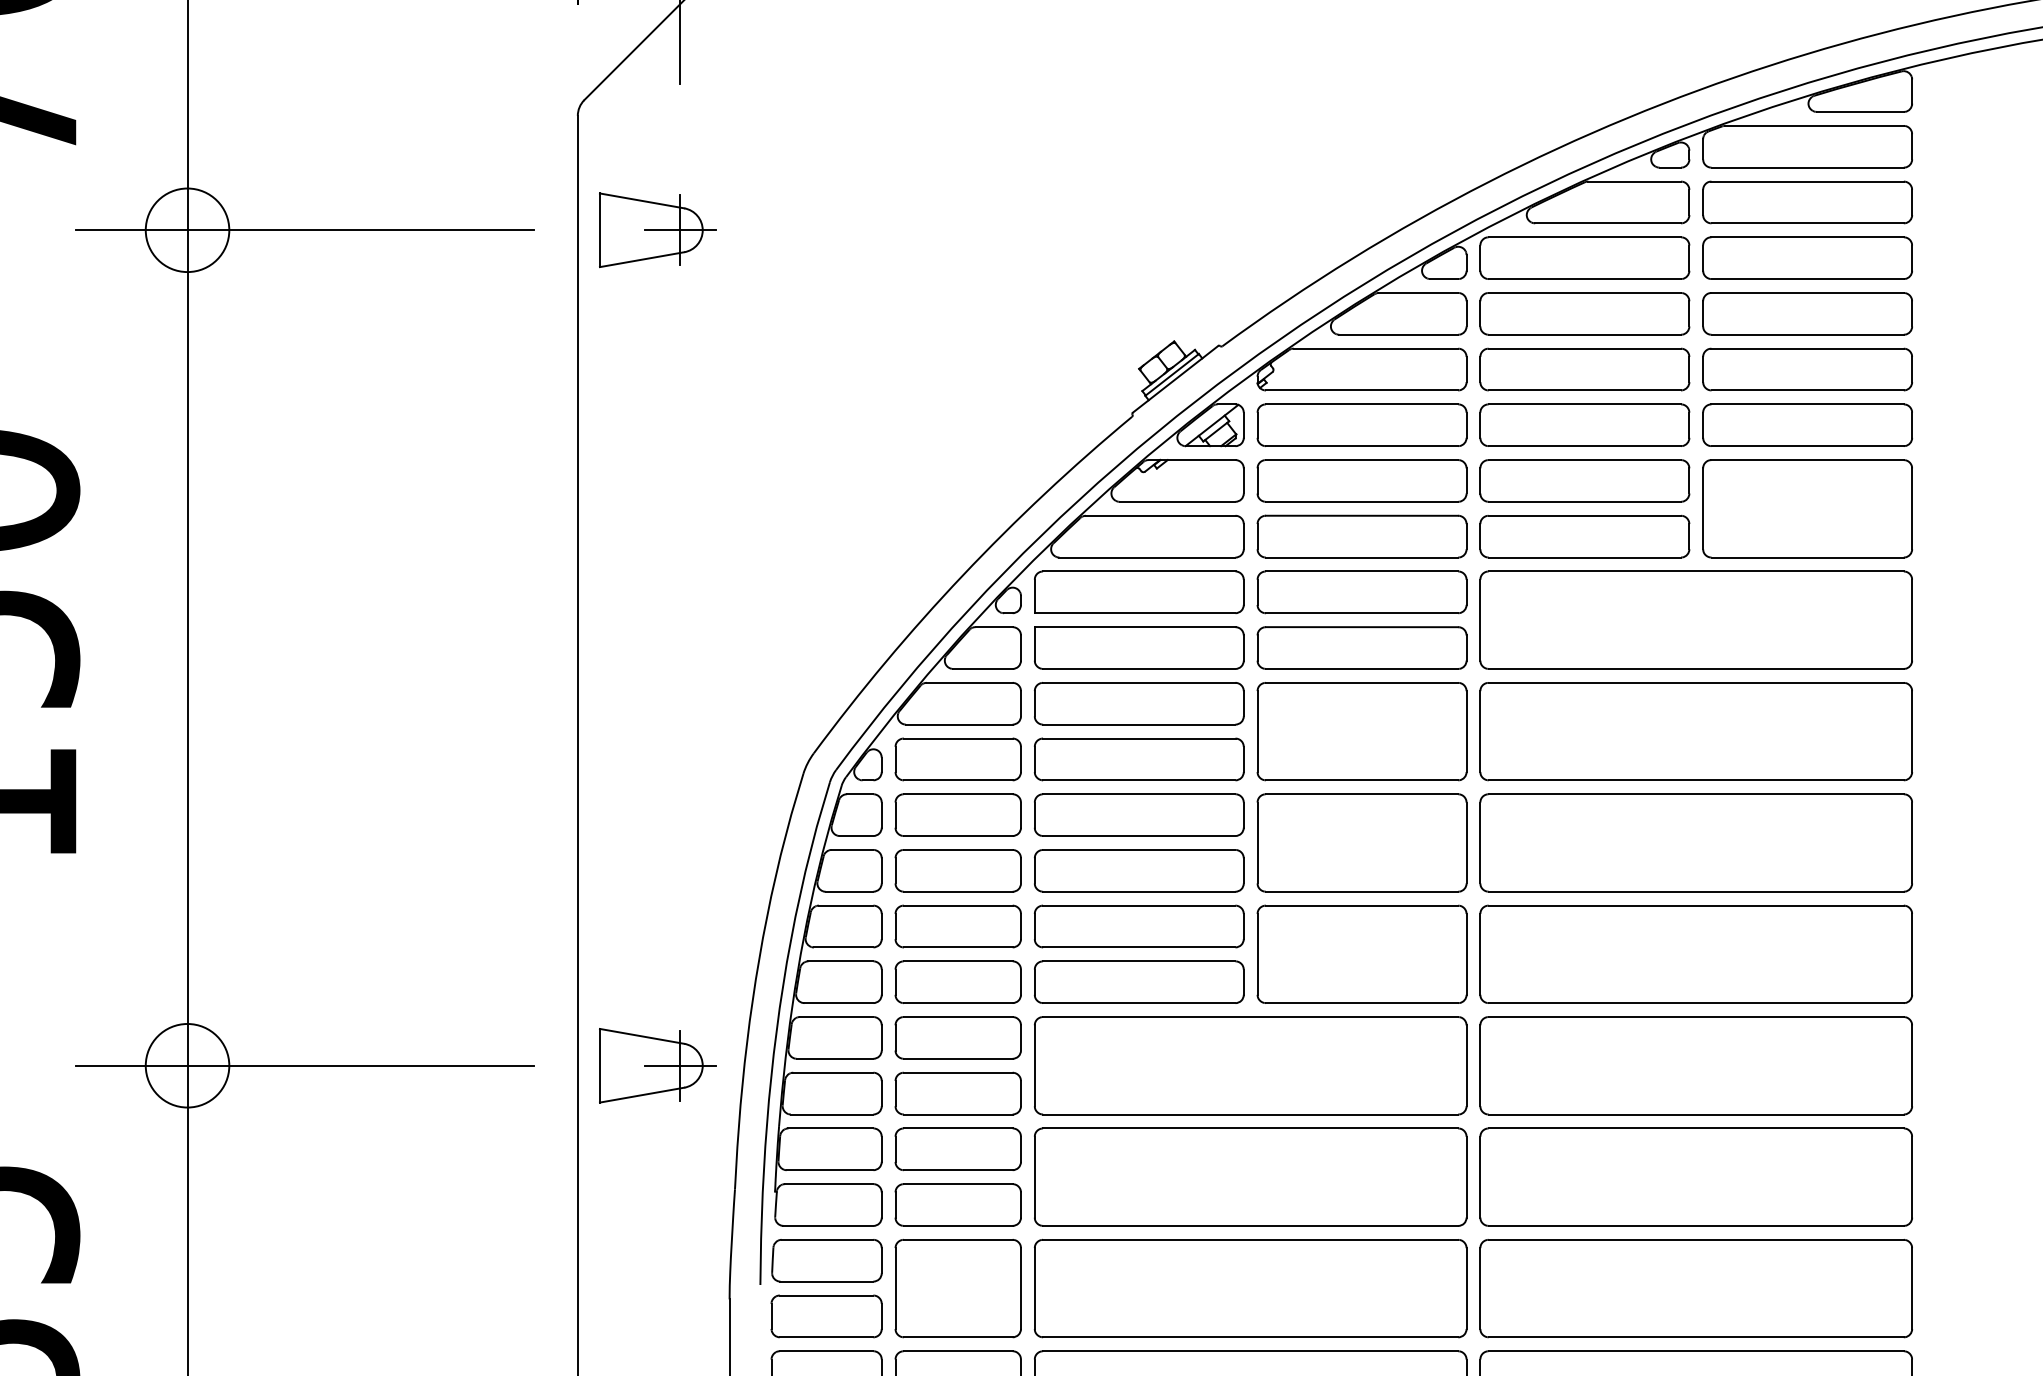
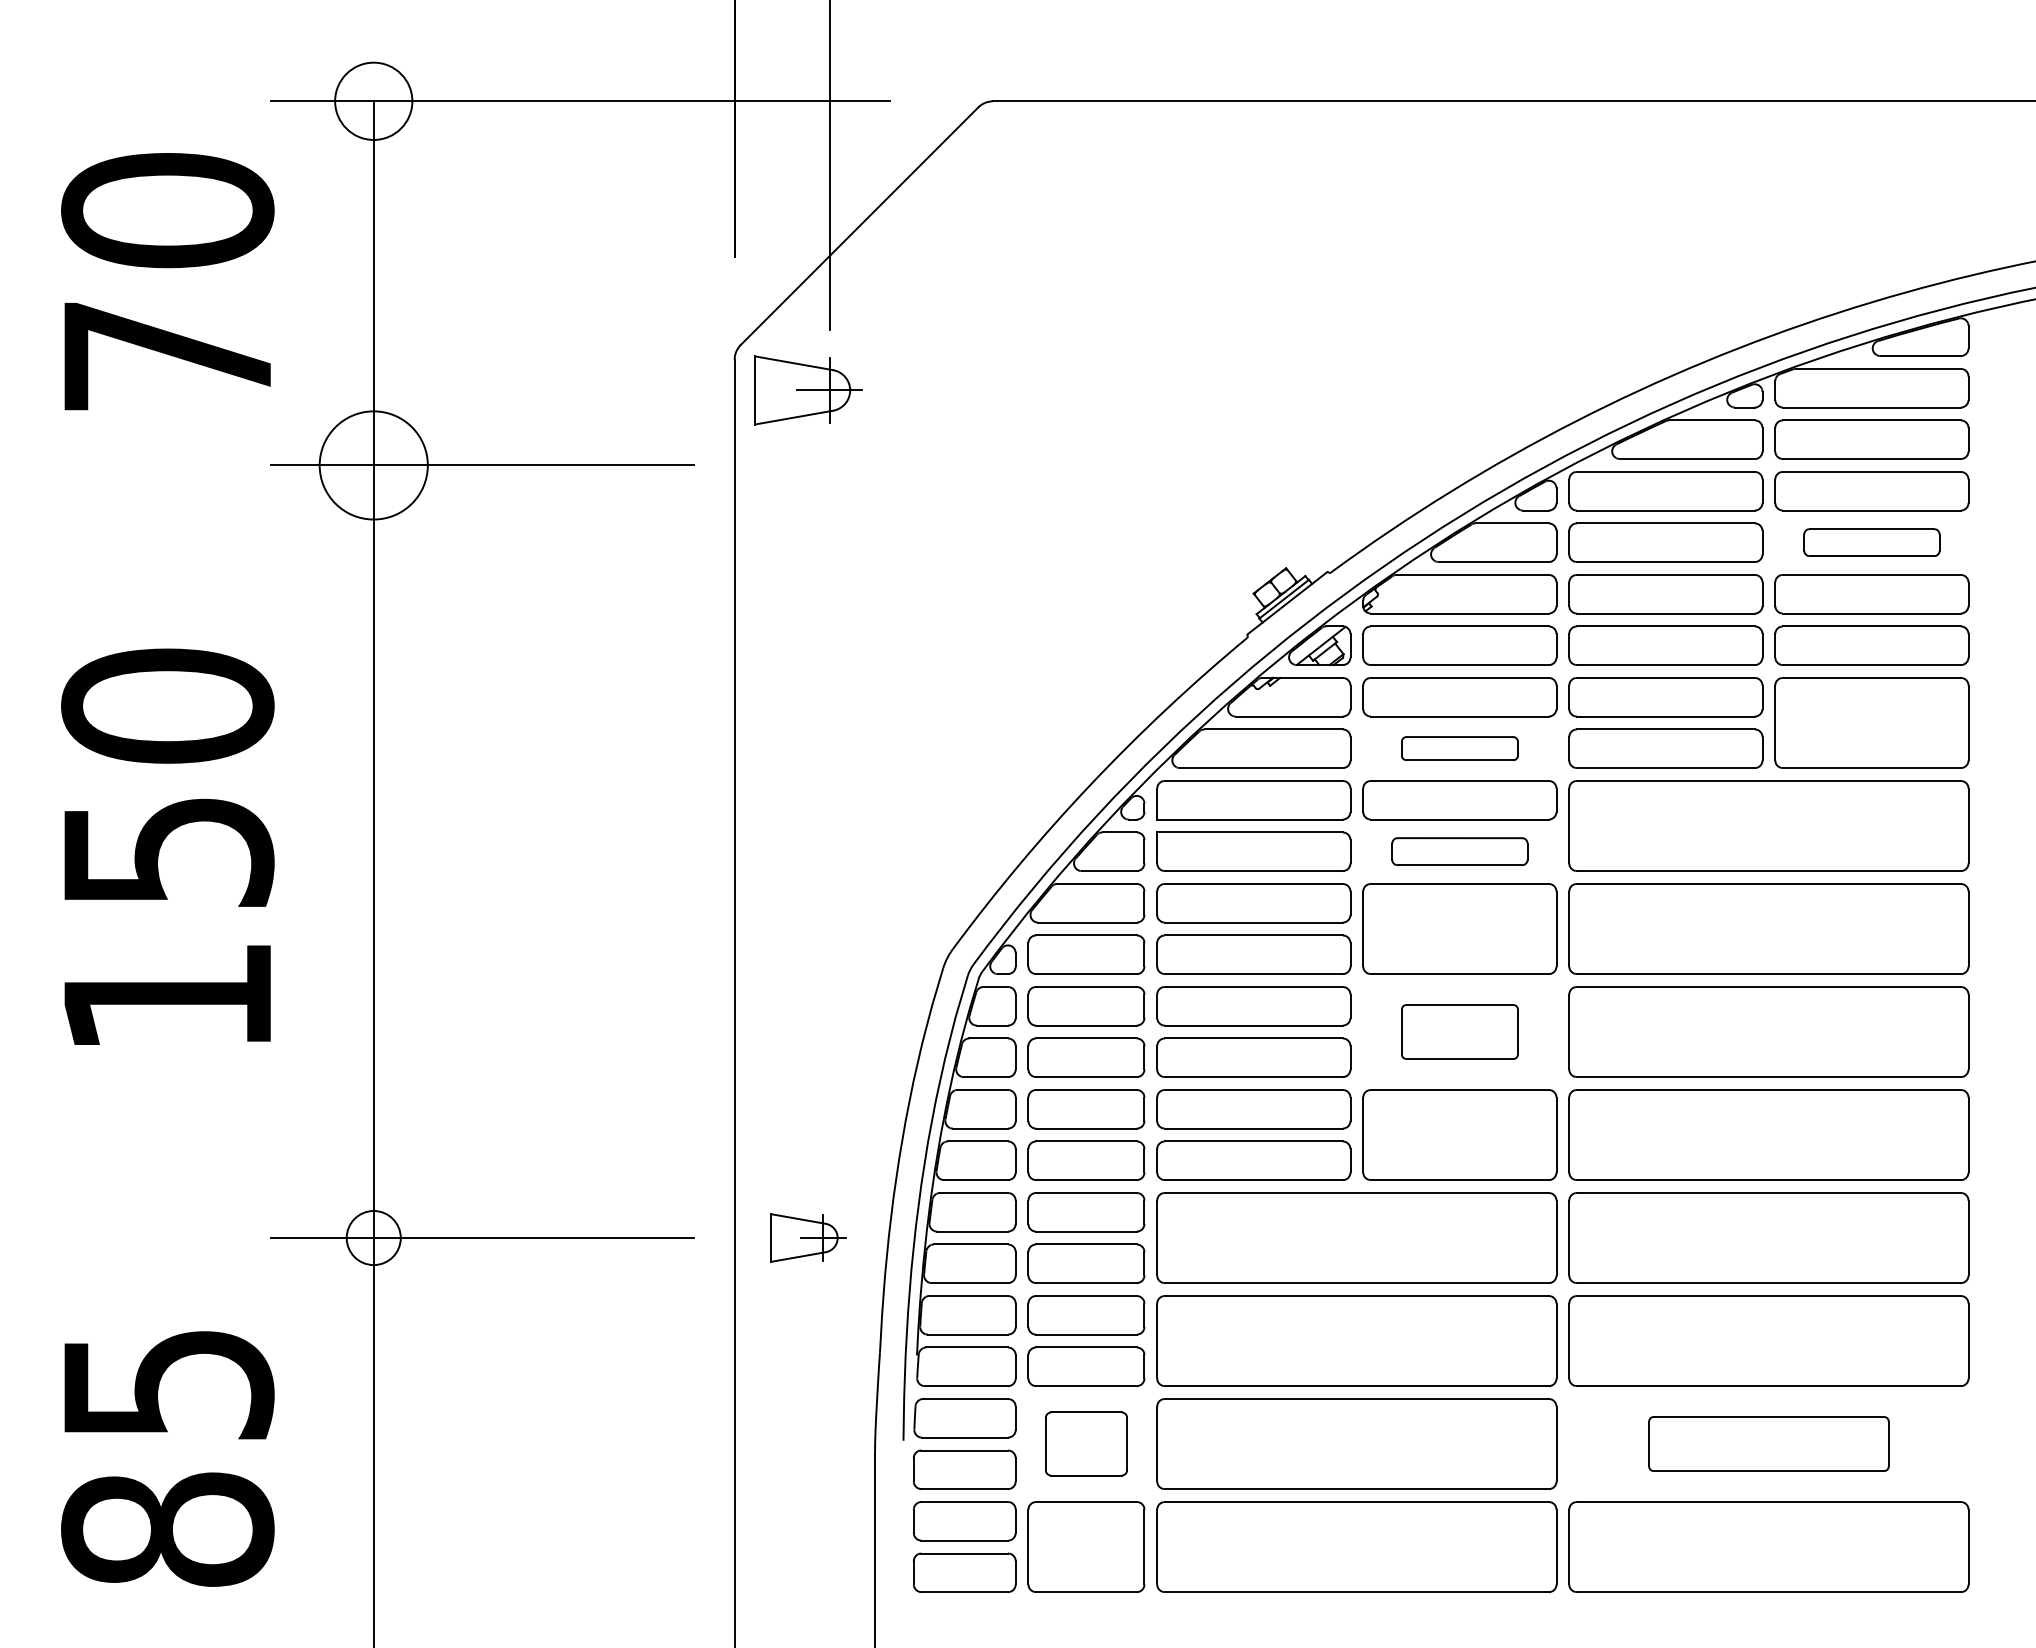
circle: (187, 230) -> (373, 465), size x1.4
part: (657, 230) -> (808, 390), moved
part: (1807, 313) -> (1871, 542), size x0.7
part: (1361, 536) -> (1459, 748), size x0.6
part: (1361, 647) -> (1459, 851), size x0.7
part: (1361, 842) -> (1459, 1031), size x0.6
circle: (187, 1065) -> (373, 1237), size x0.7
part: (657, 1065) -> (808, 1237), size x0.7
part: (958, 1287) -> (1086, 1443), size x0.7
part: (1695, 1287) -> (1768, 1443), size x0.6

